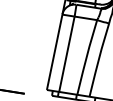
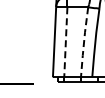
line: (66, 54) -> (65, 42), solid -> dashed
line: (87, 56) -> (84, 41), solid -> dashed

